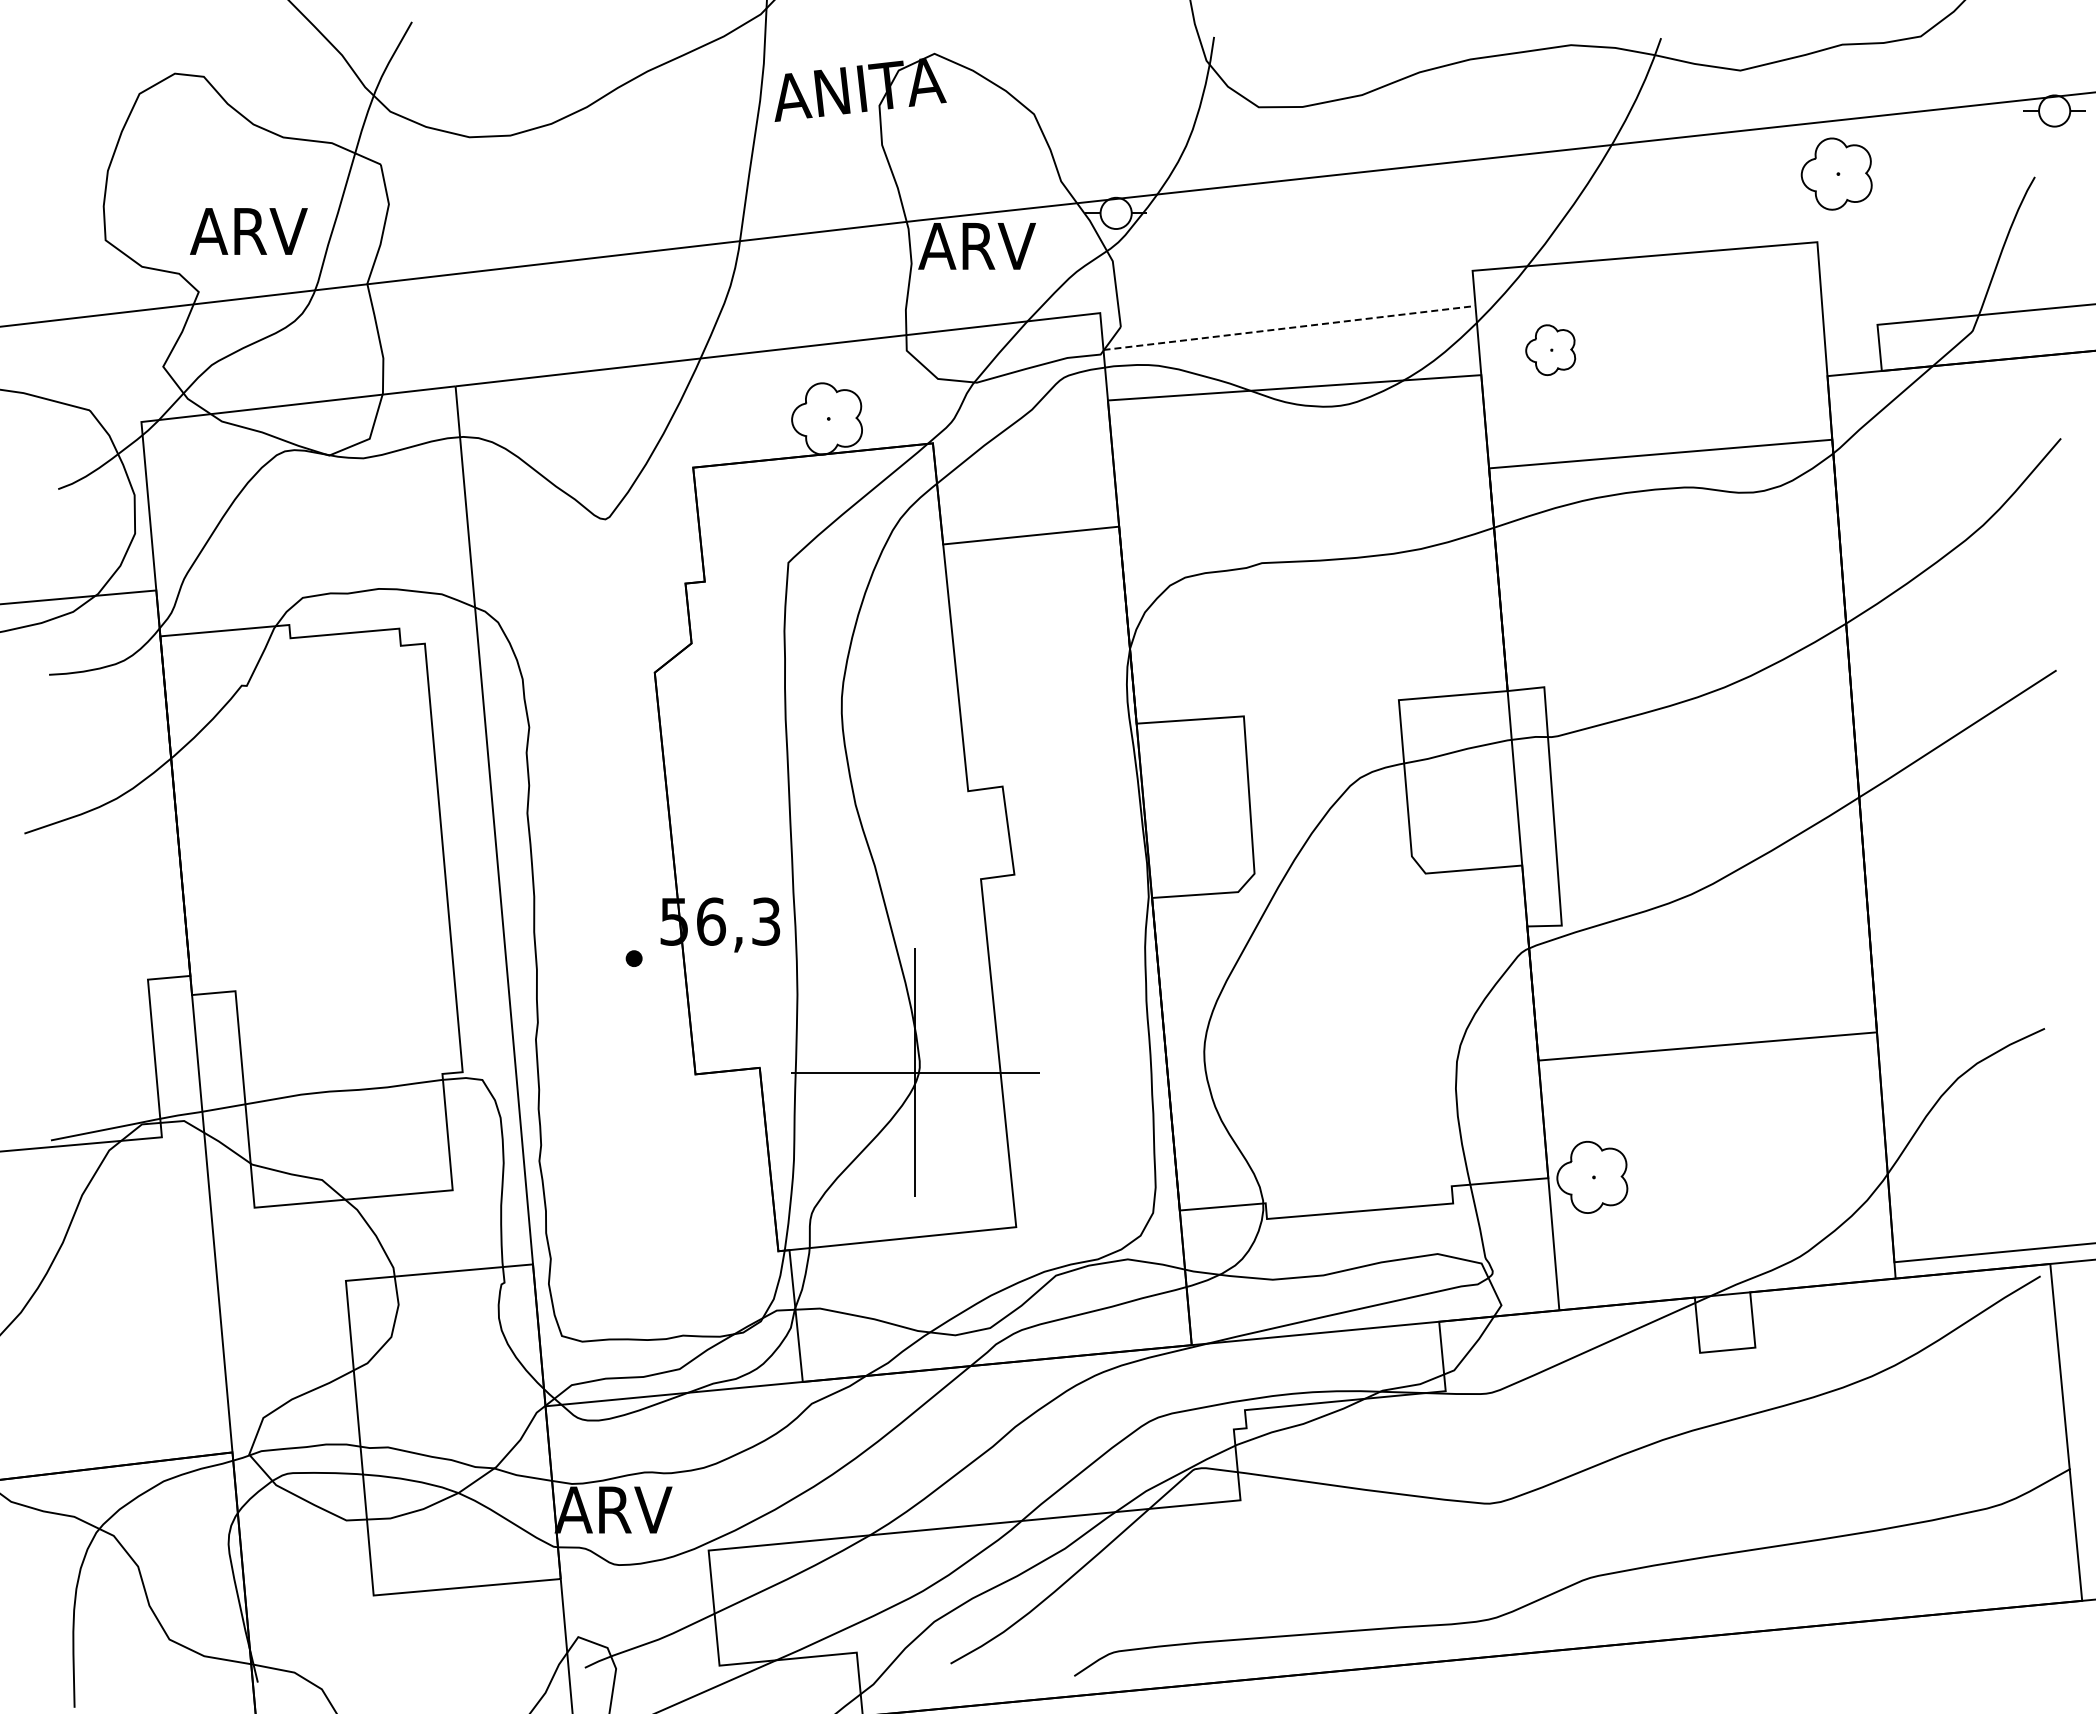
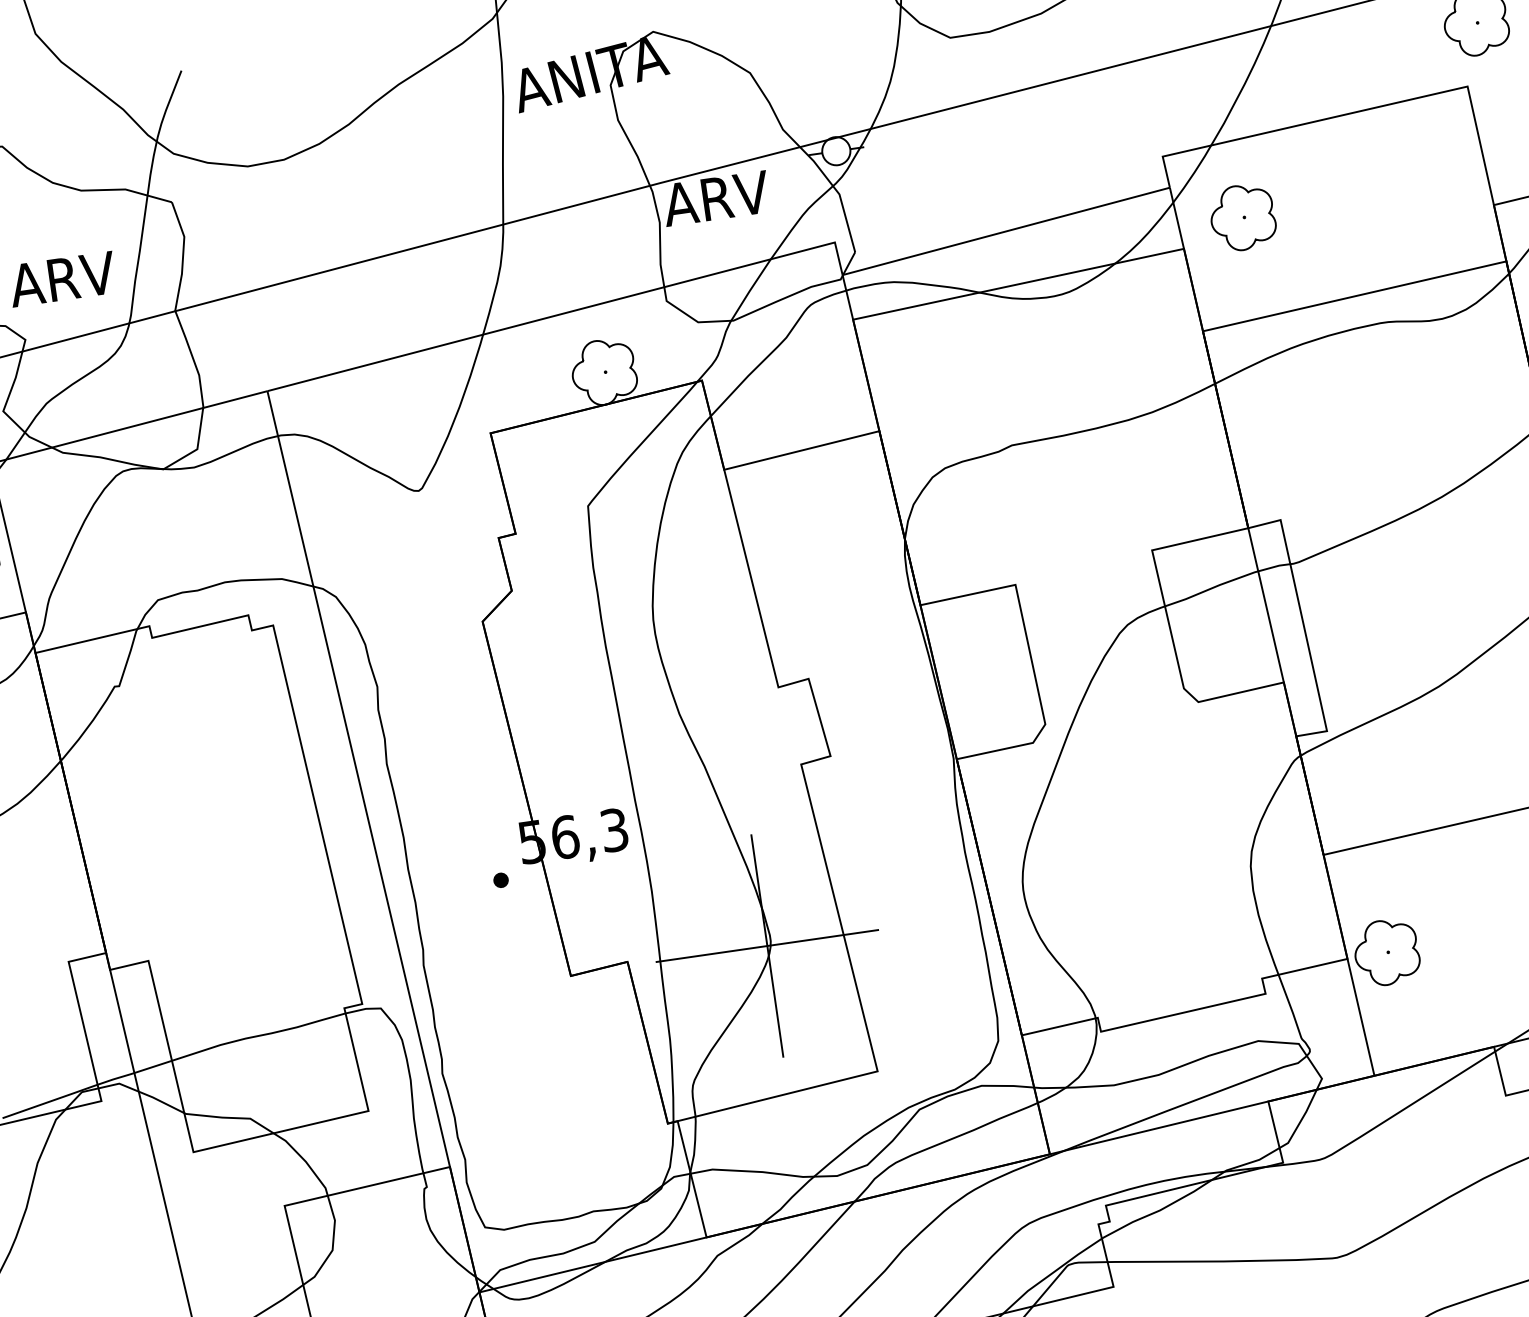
line: (1290, 327) -> (1007, 230), dashed -> solid
part: (1550, 349) -> (1242, 216), size x1.43

